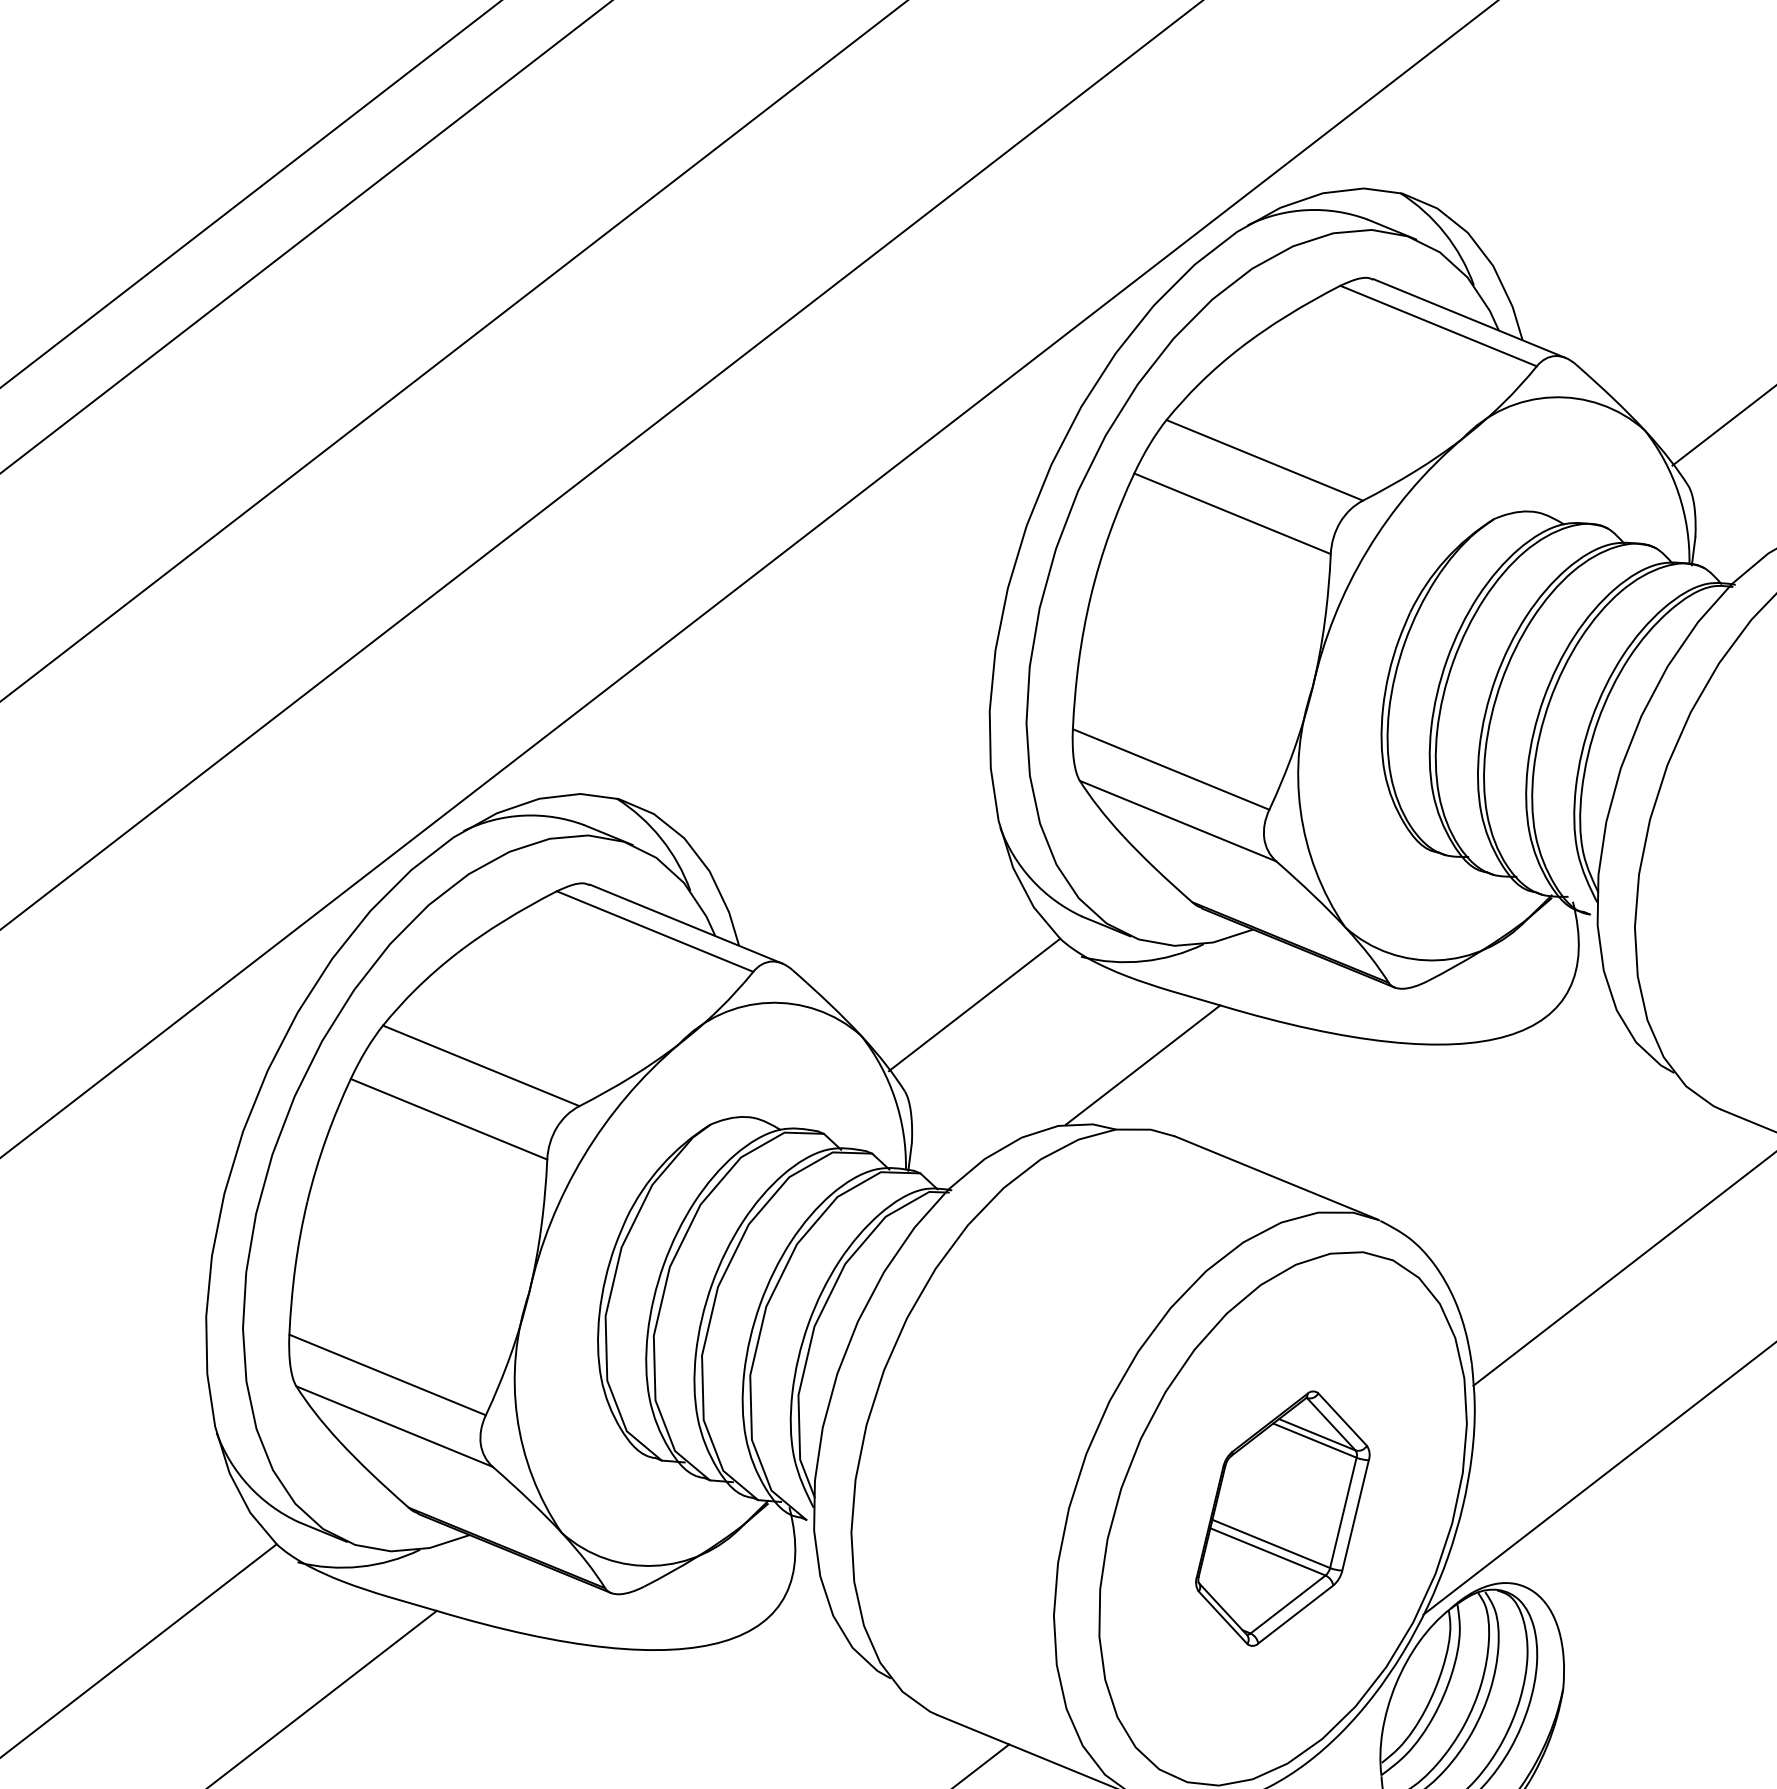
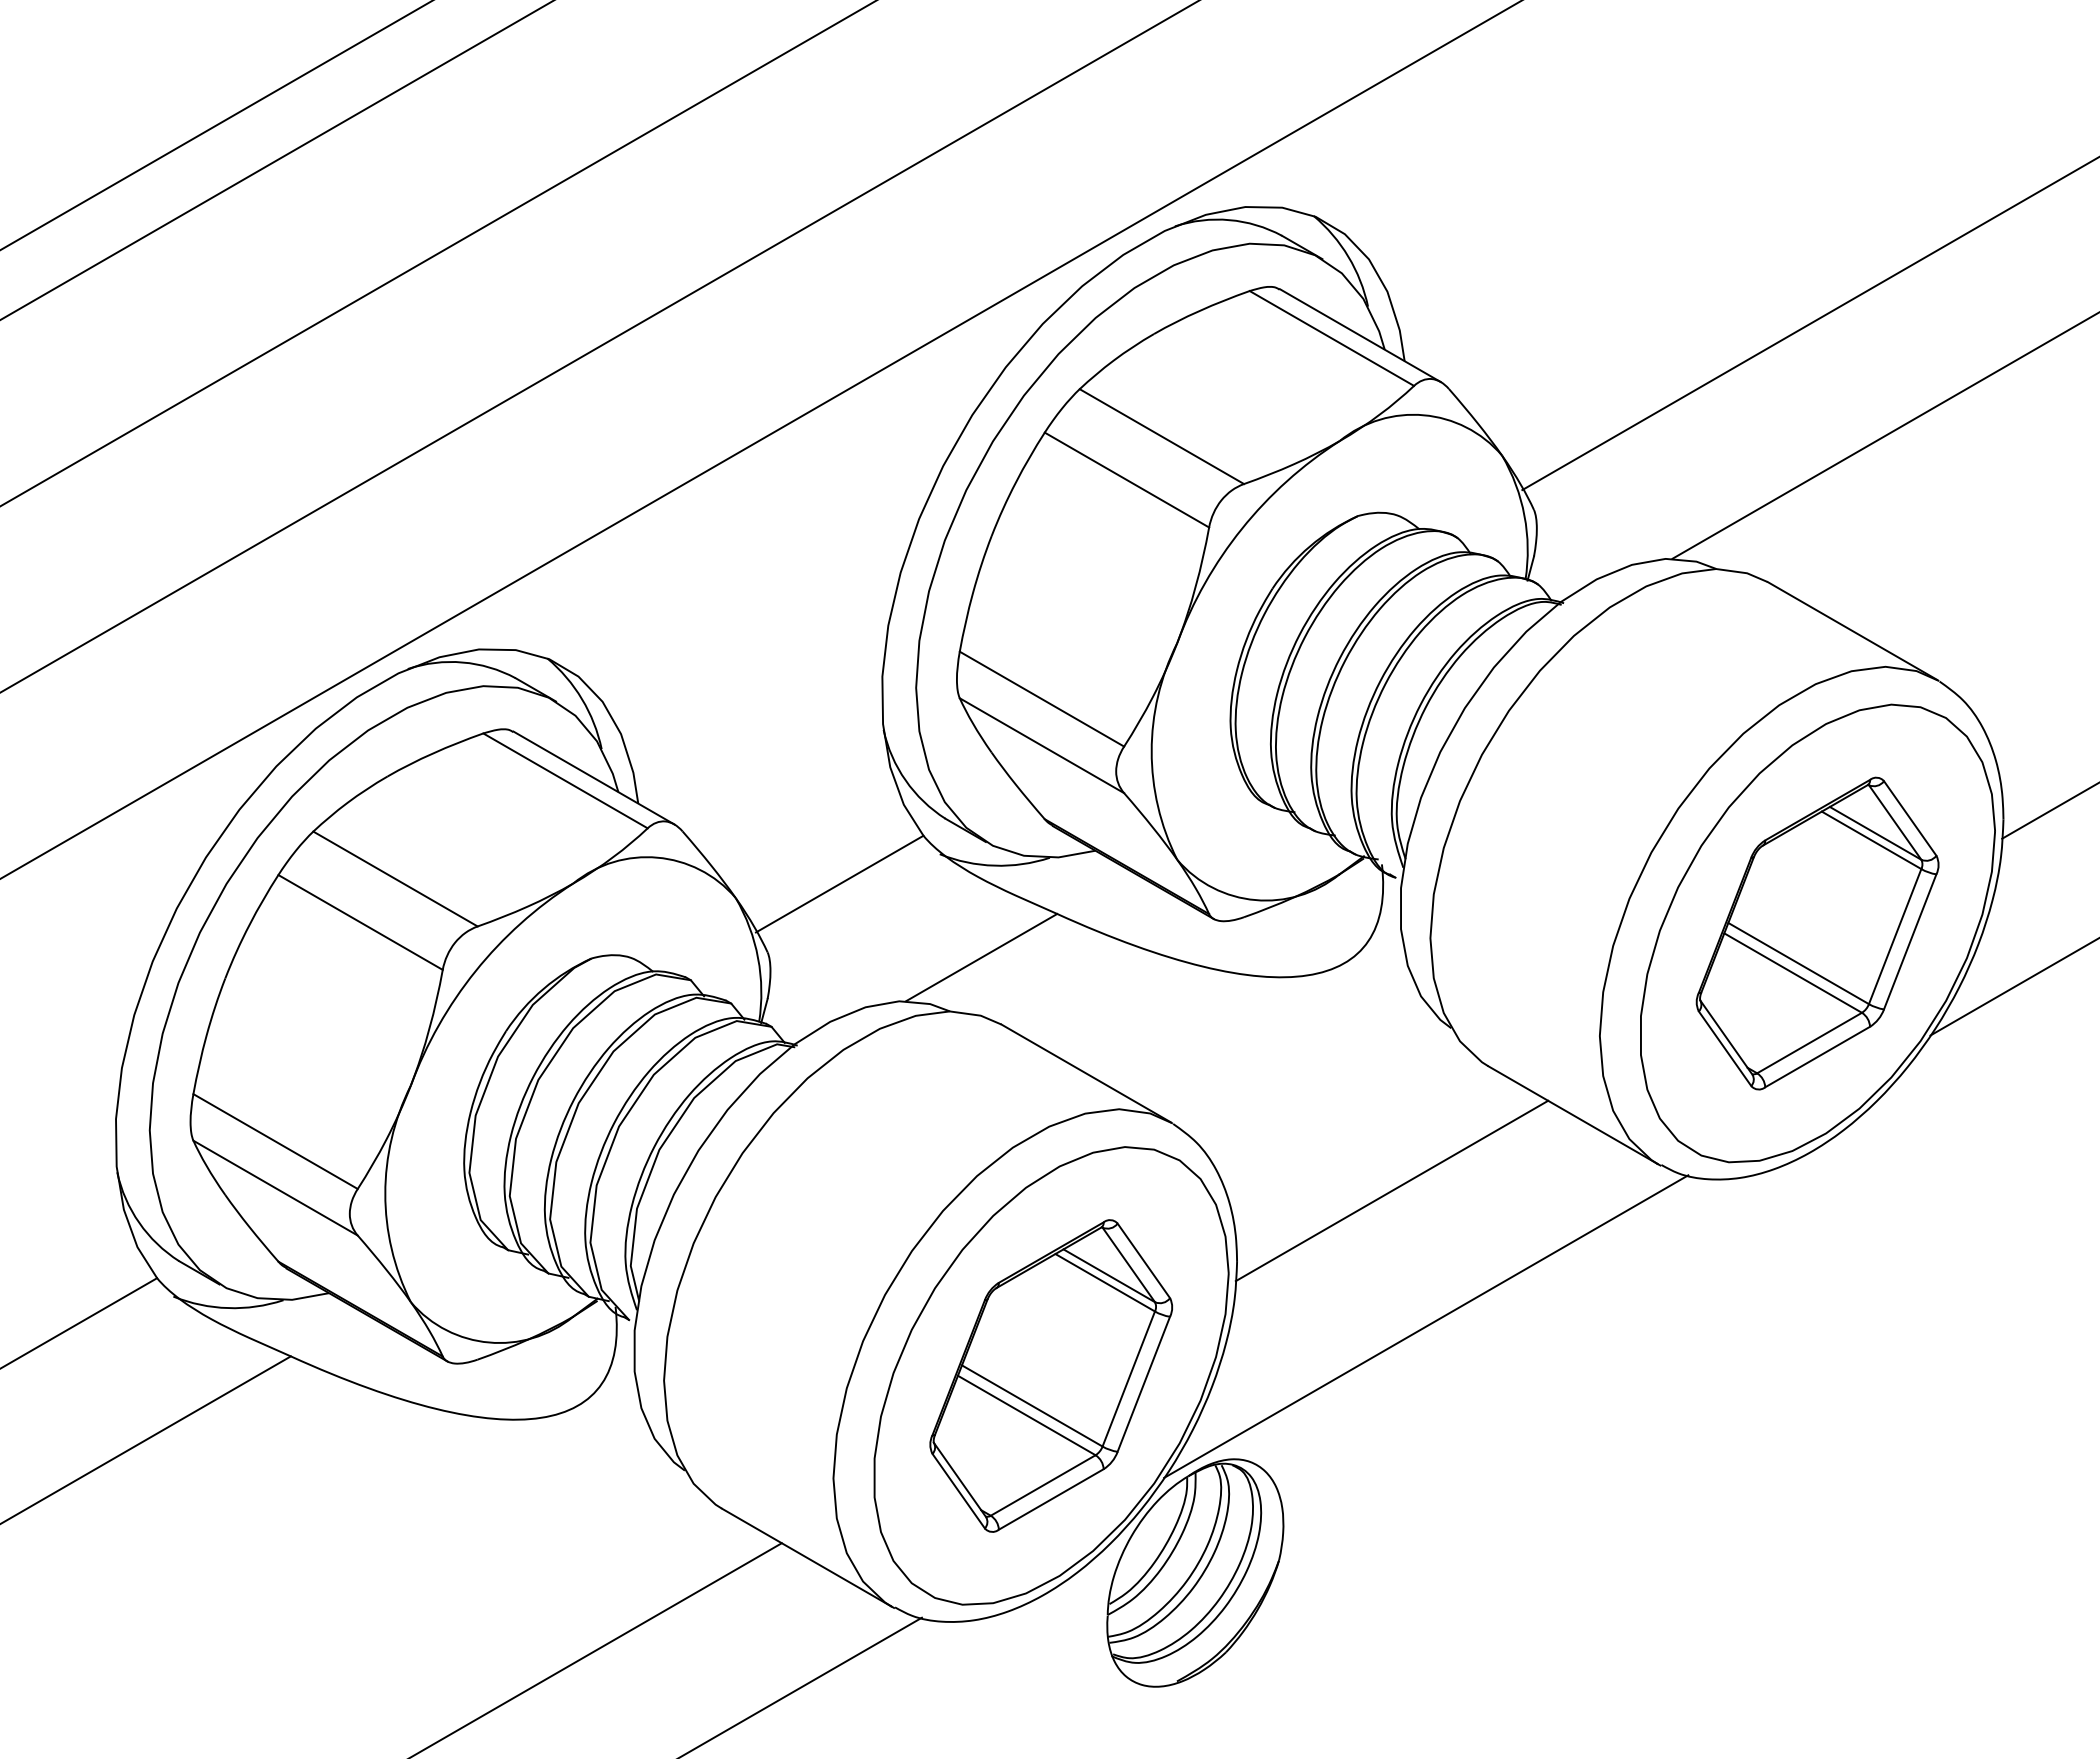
part: (1282, 1518) -> (1050, 1375), size x1.43

